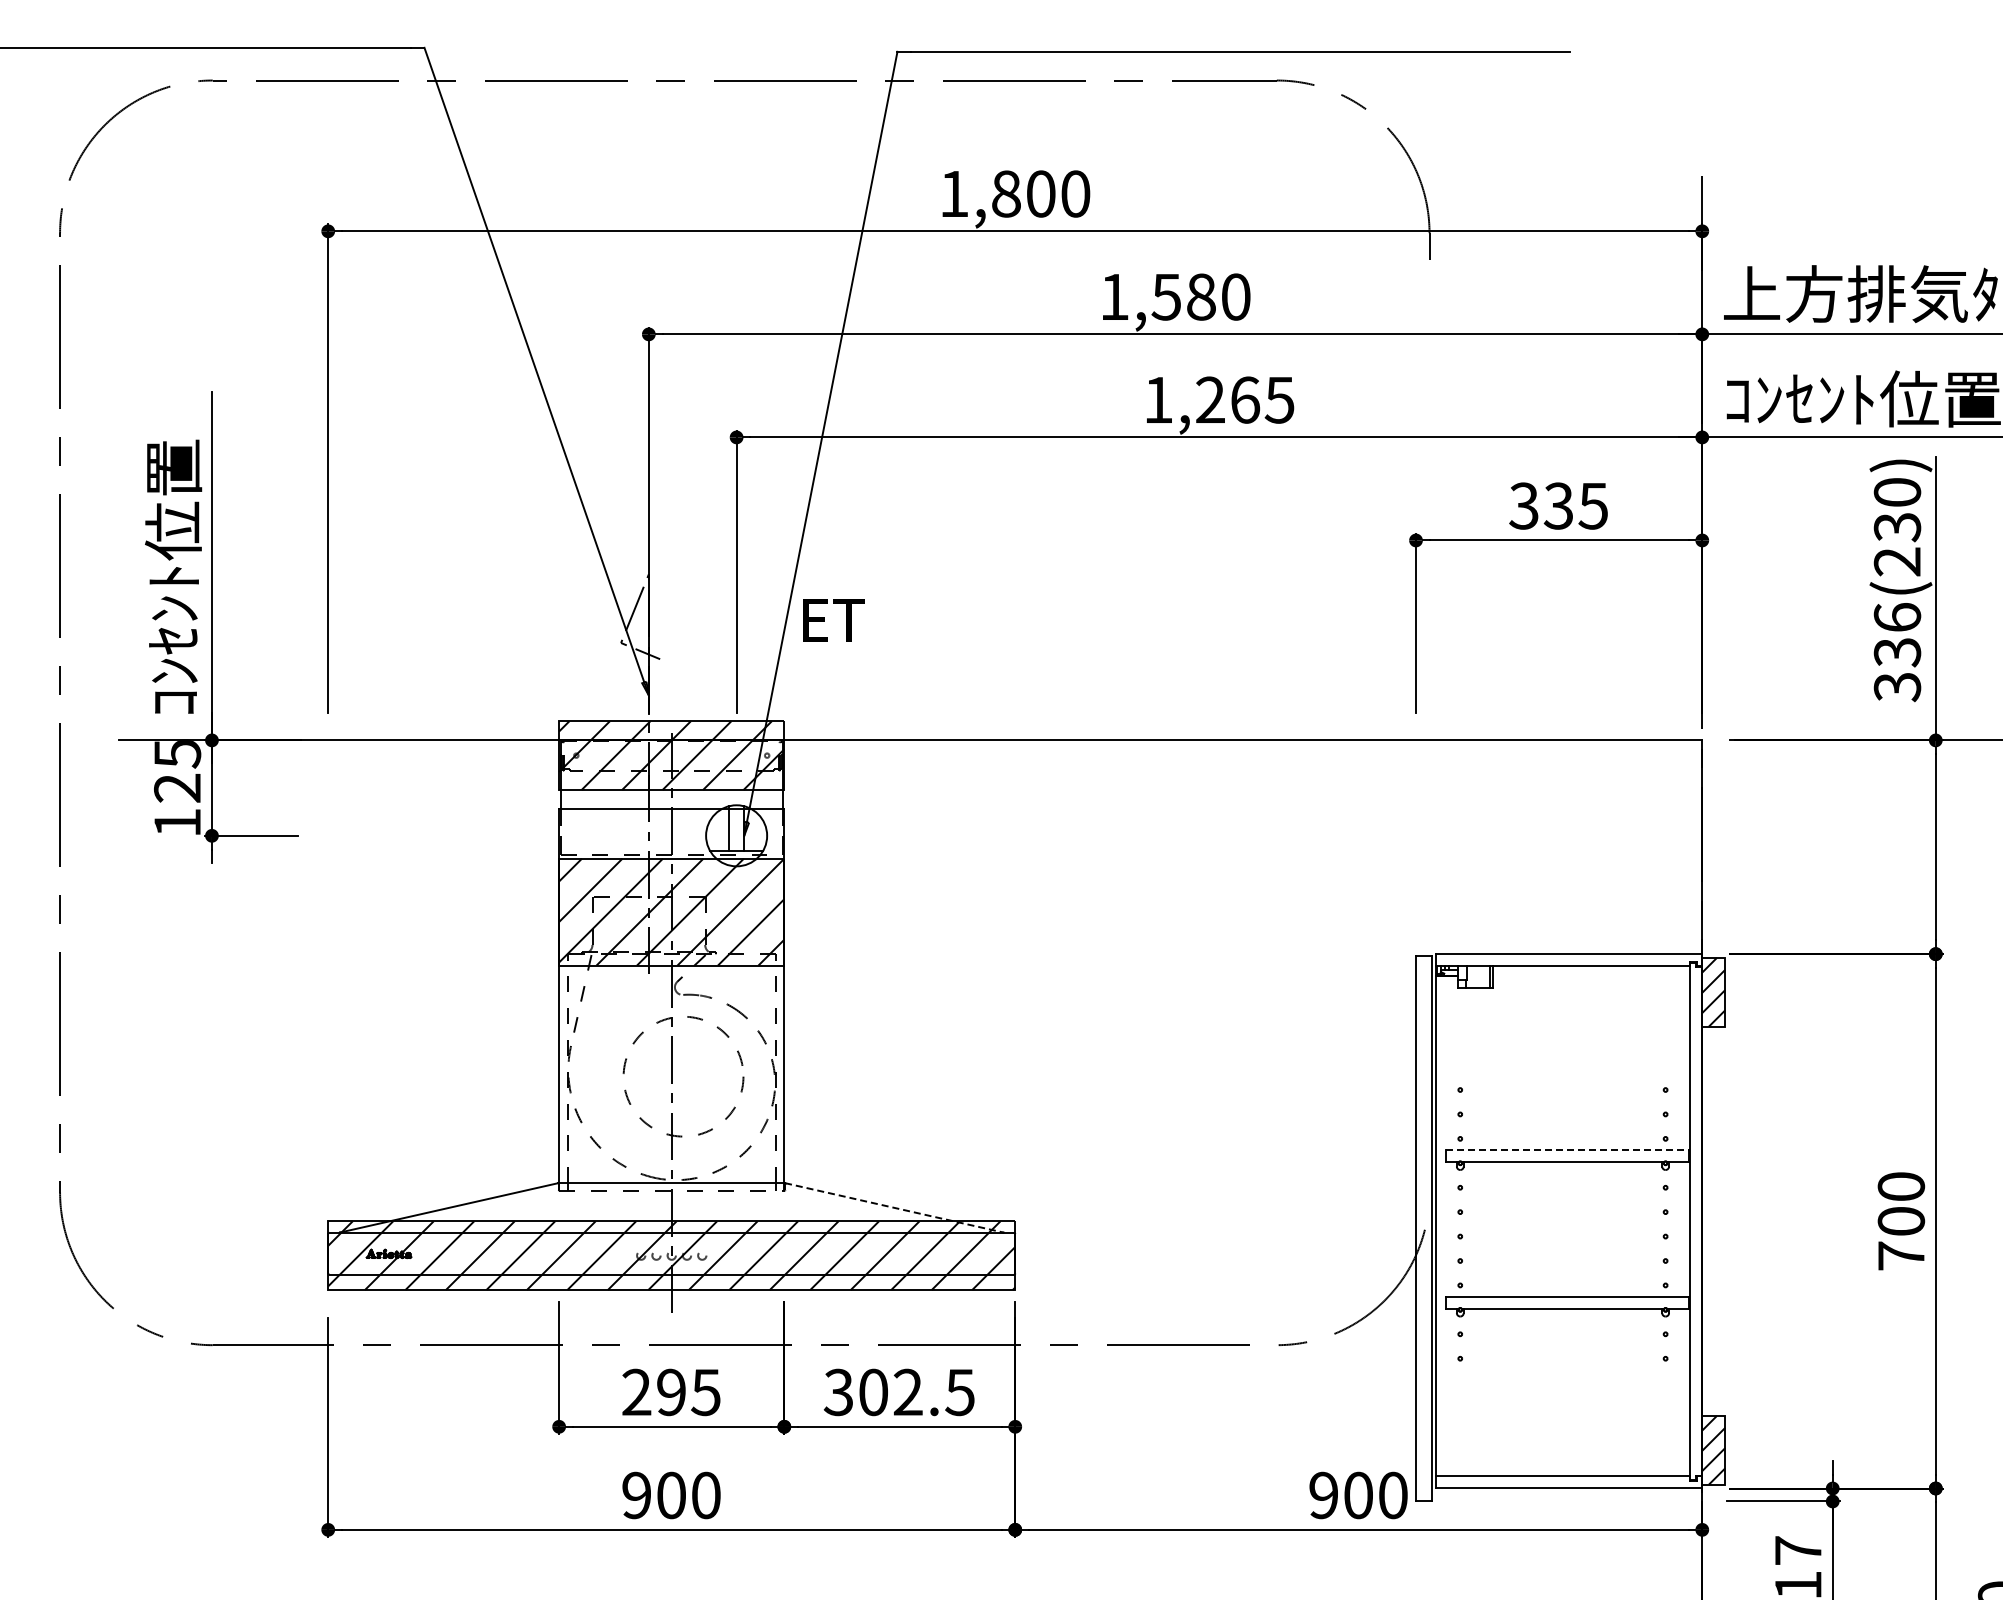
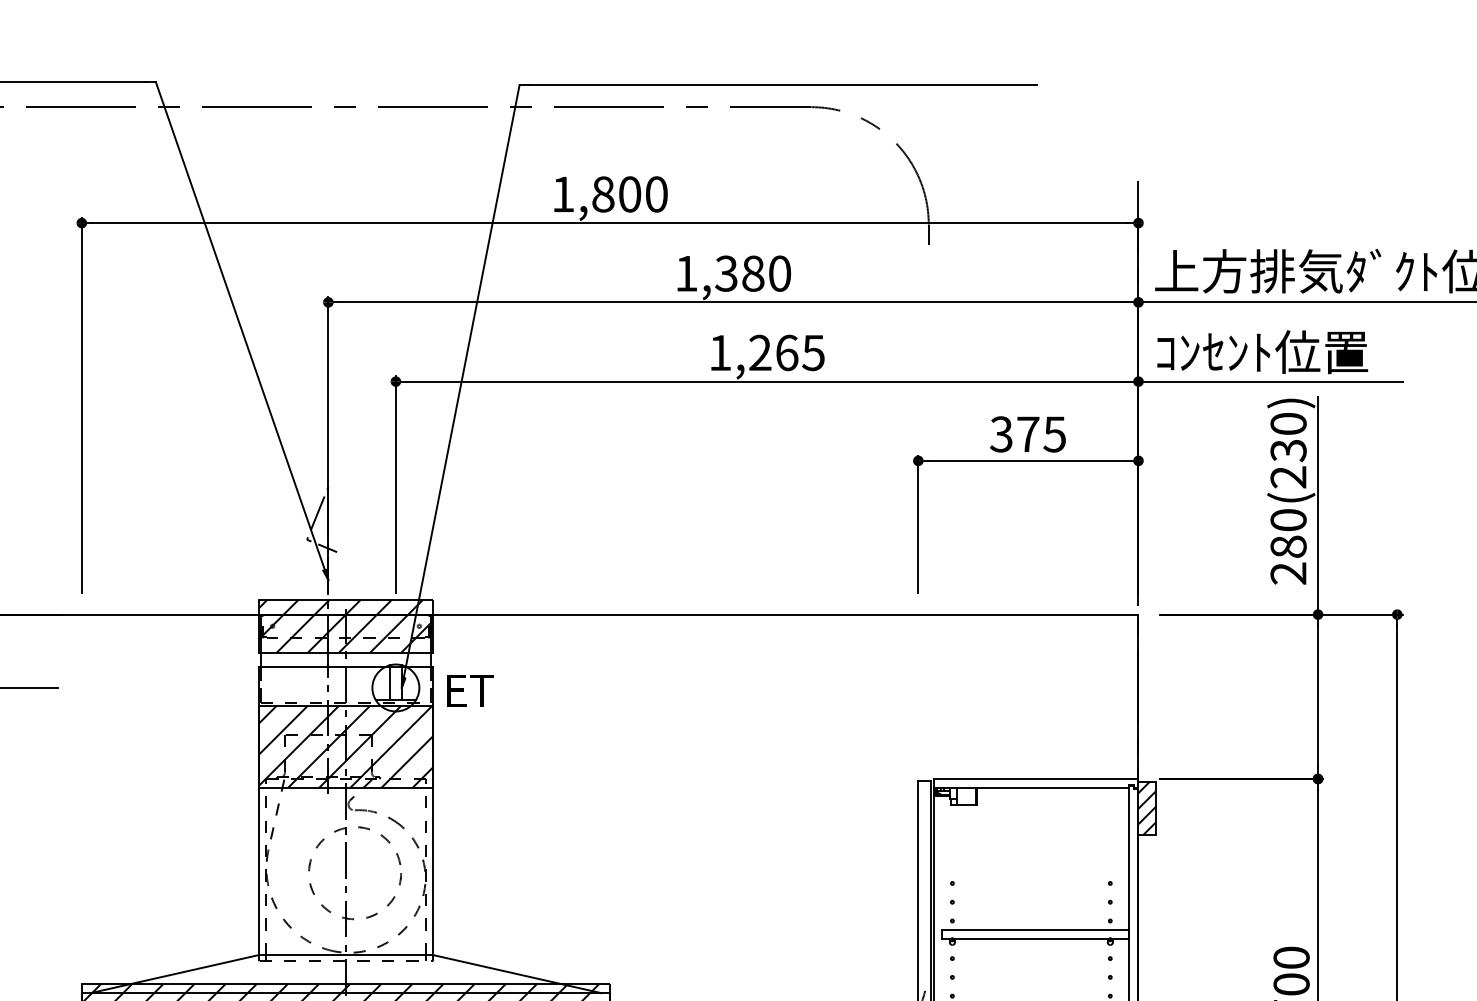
text: (1165, 296) -> (725, 273), 1,580 -> 1,380
text: (1558, 505) -> (1027, 433), 335 -> 375
text: (833, 620) -> (470, 690), moved
text: (1897, 652) -> (1288, 547), 336(230) -> 280(230)
line: (1567, 1150) -> (1034, 929), dashed -> solid
line: (894, 1207) -> (517, 973), dashed -> solid

